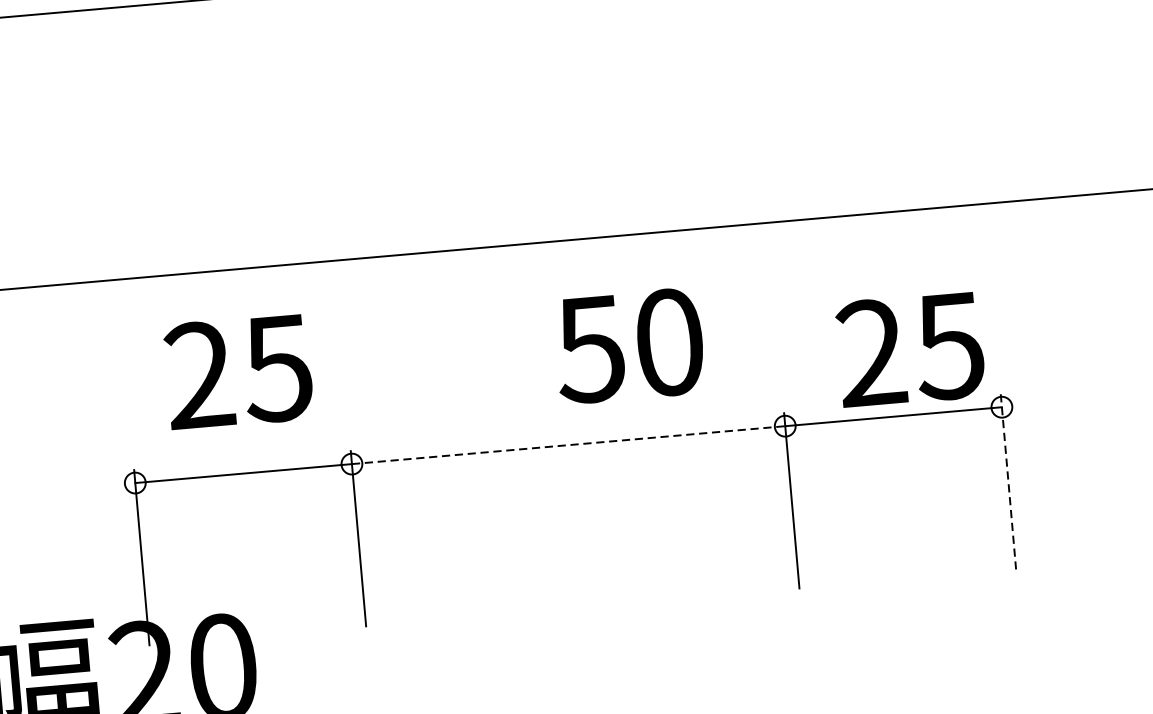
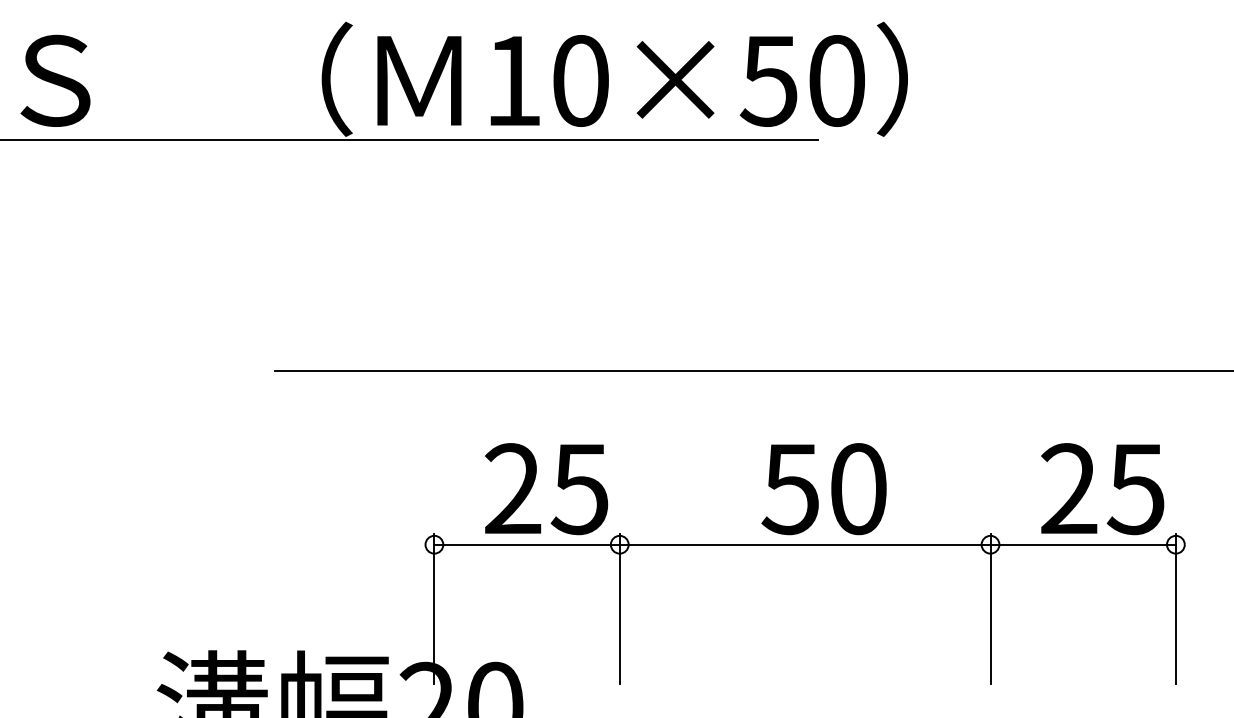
text: (628, 346) -> (823, 489), moved
text: (238, 372) -> (546, 489), moved
line: (568, 444) -> (805, 544), dashed -> solid
line: (1007, 481) -> (1175, 608), dashed -> solid

